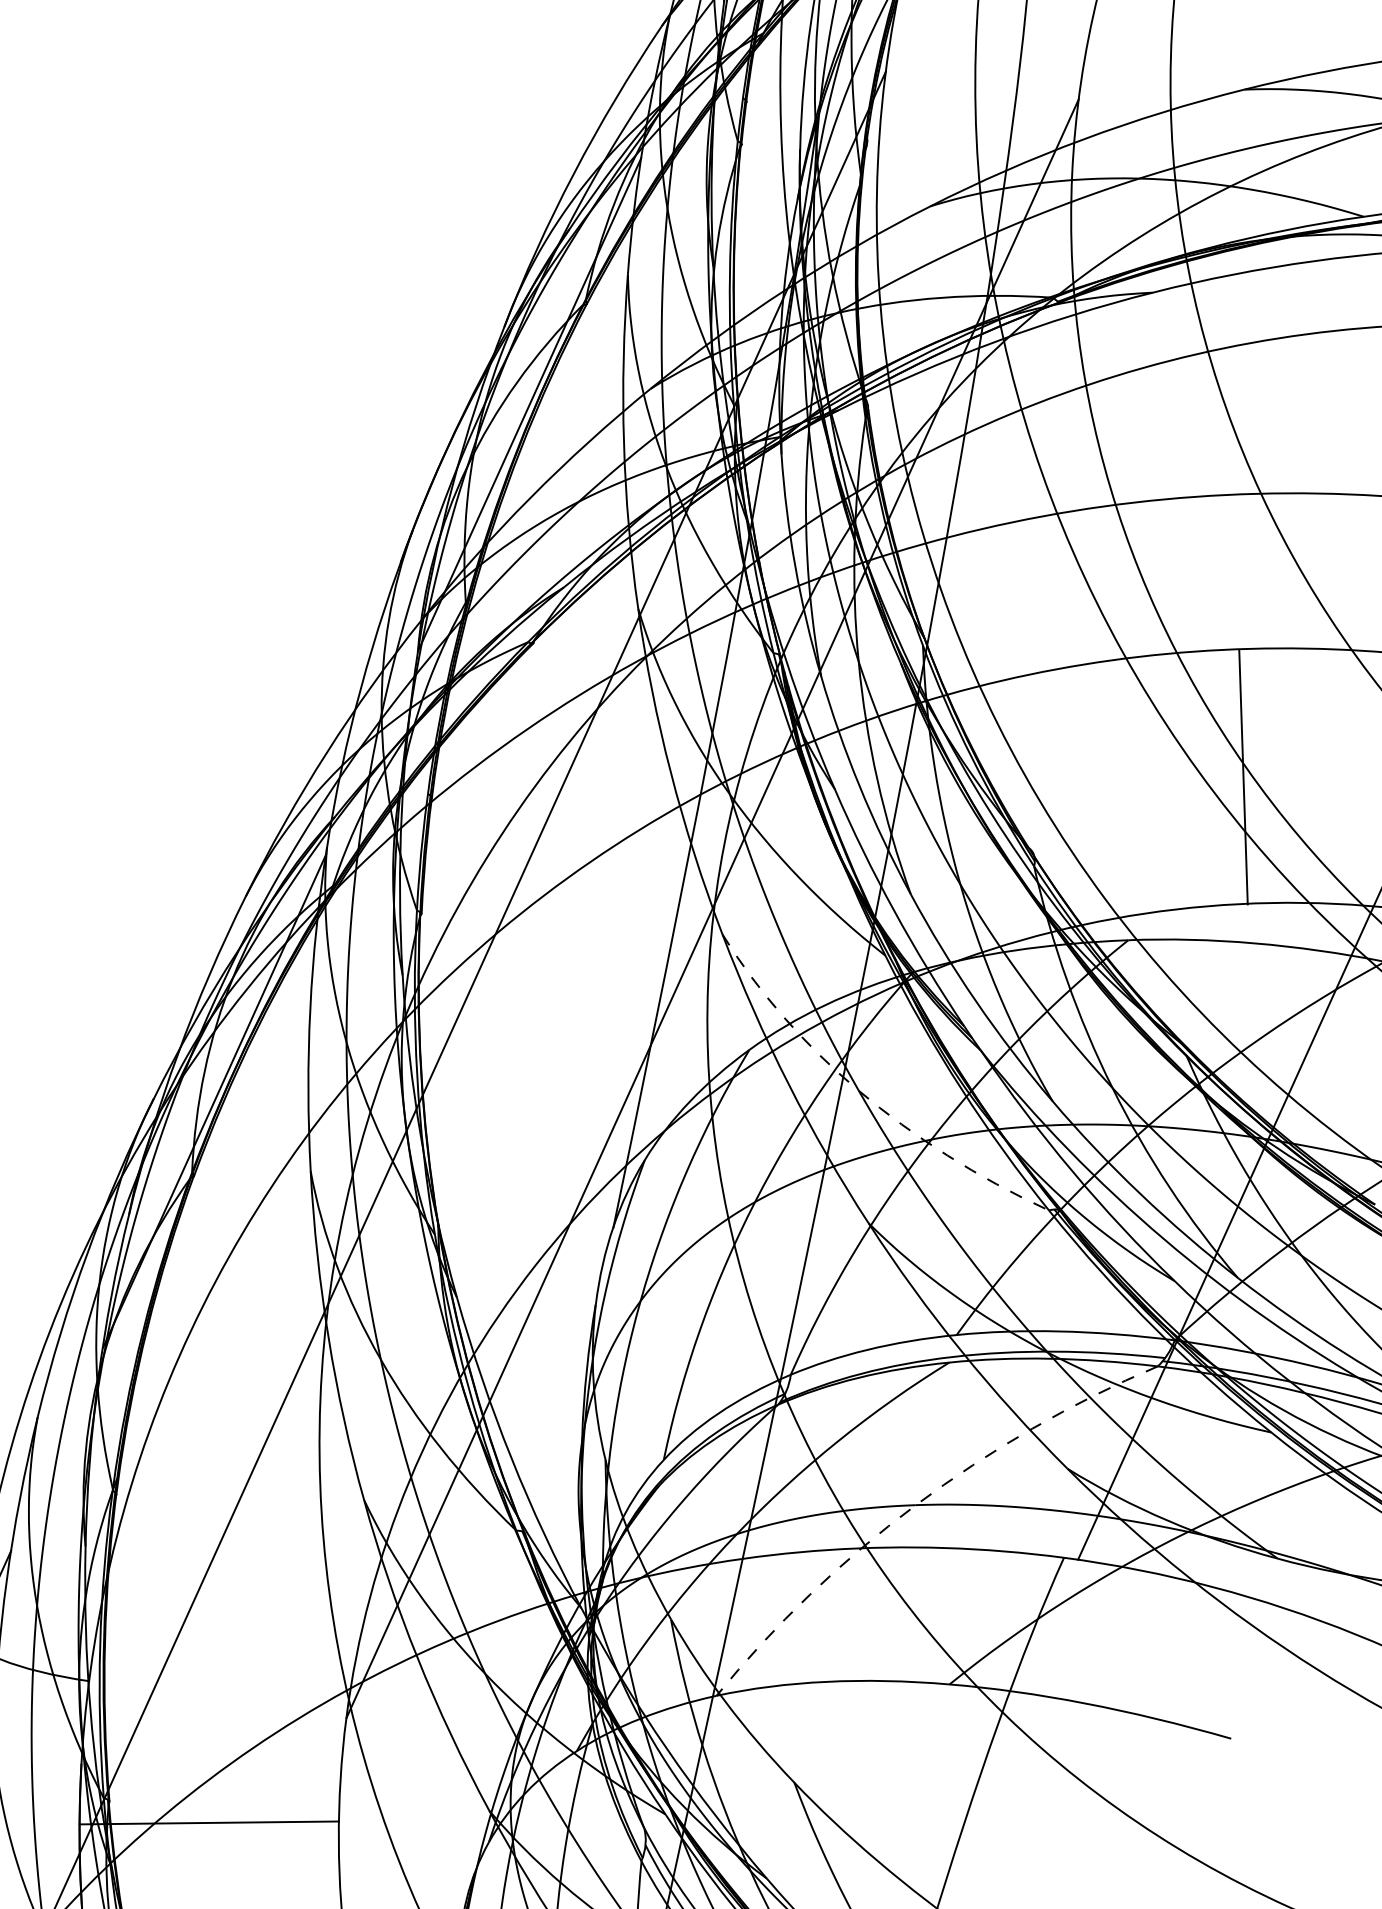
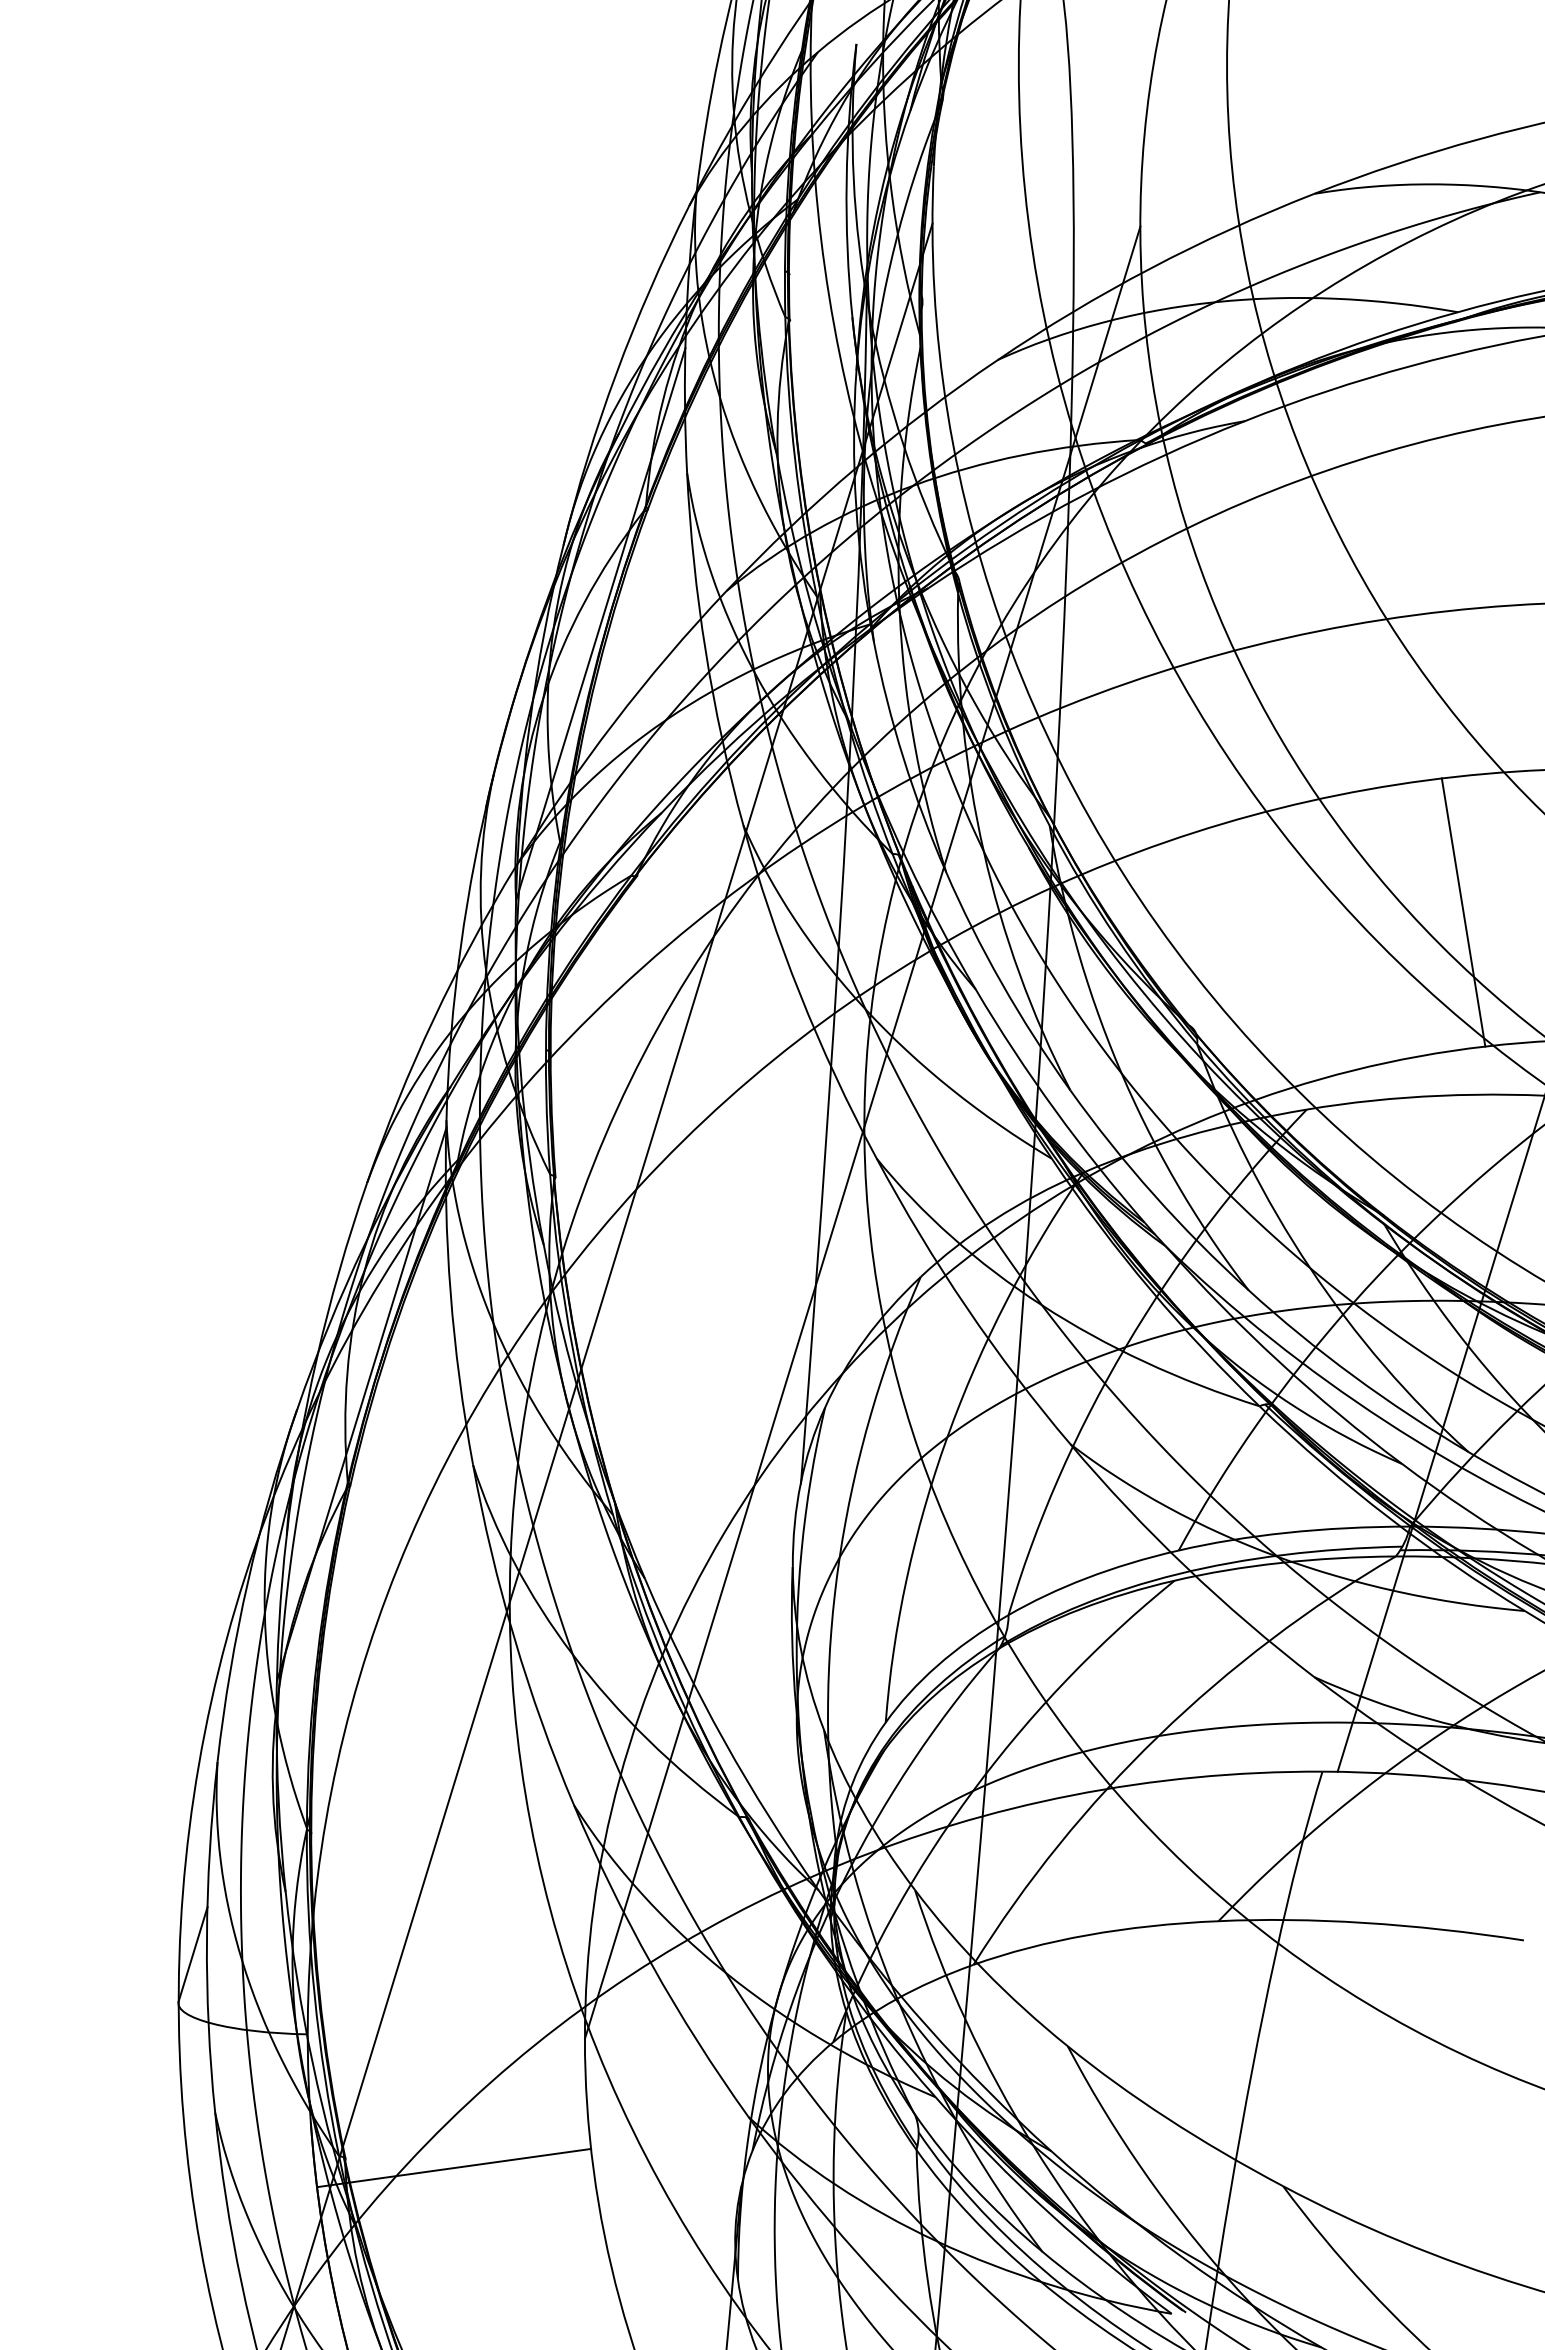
line: (1243, 777) -> (1463, 912), moved
arc: (864, 1095) -> (1048, 1309), dashed -> solid
arc: (917, 1503) -> (1160, 1734), dashed -> solid

